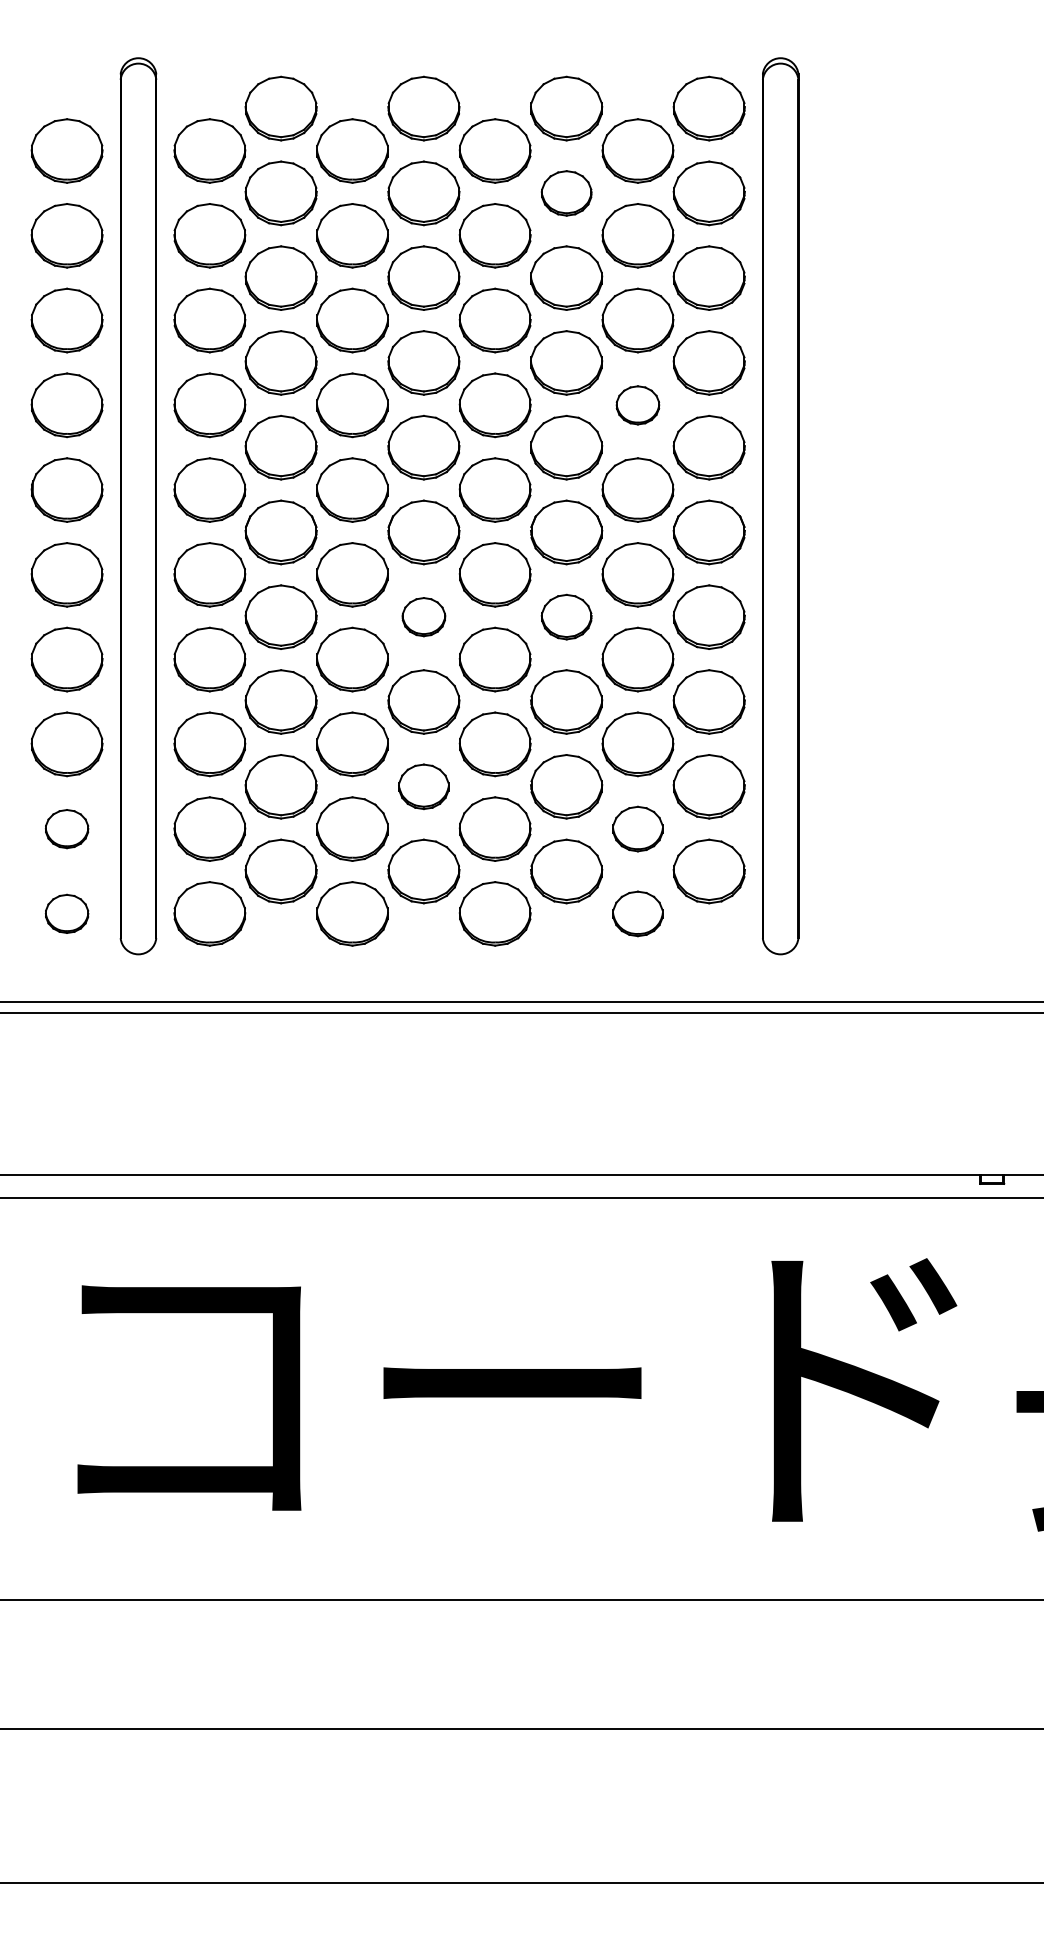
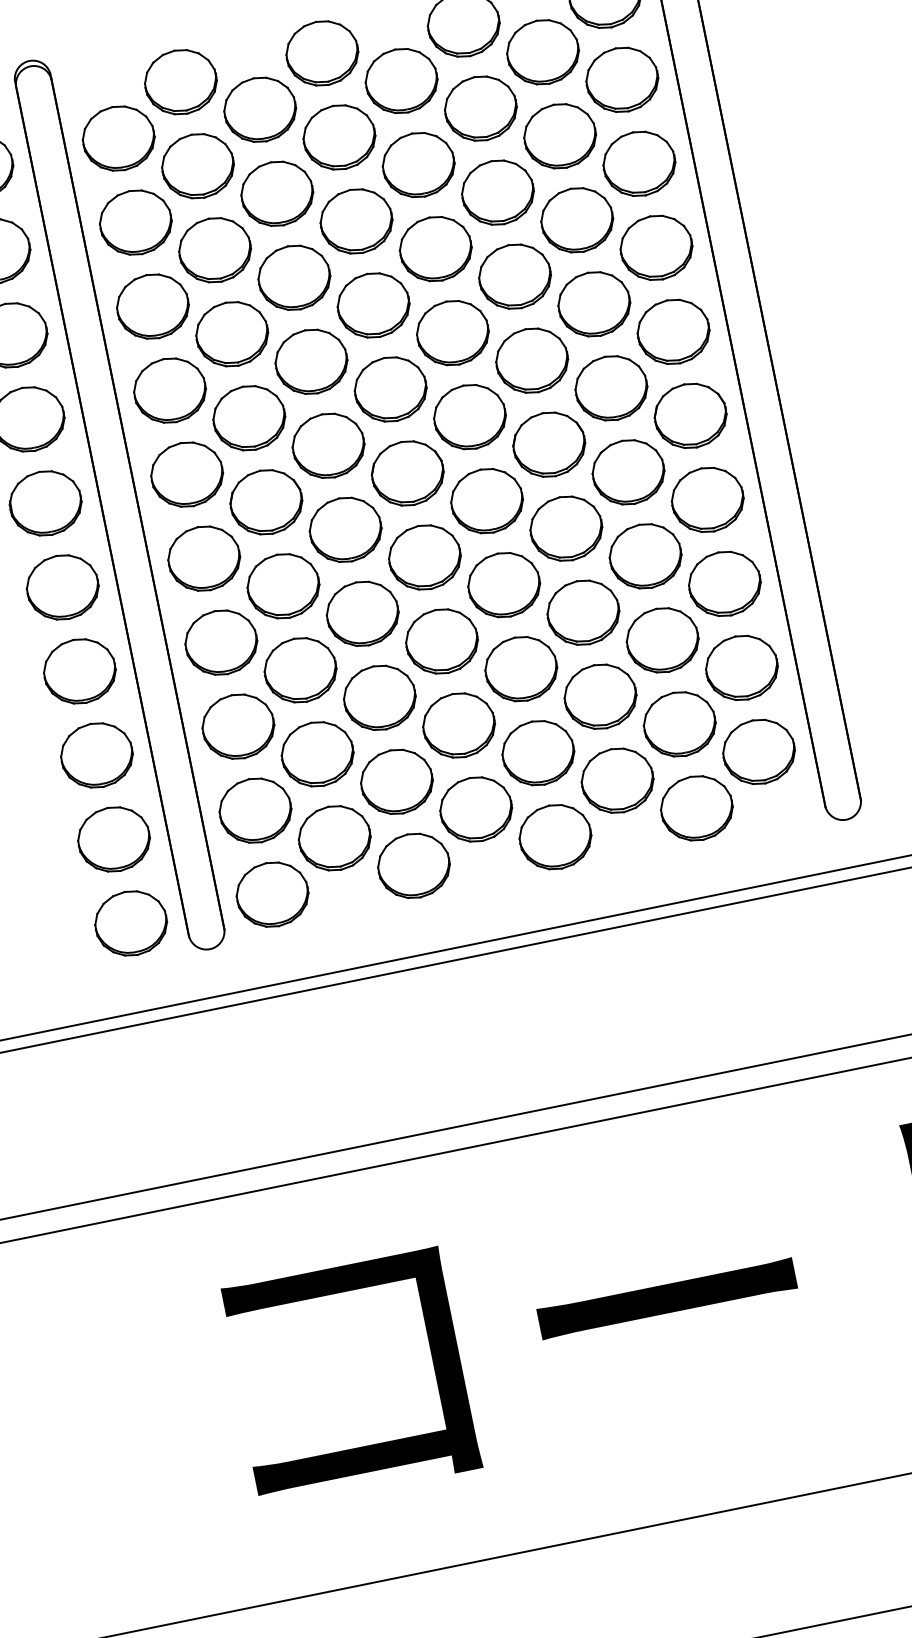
part: (566, 193) -> (480, 108), size x1.43
part: (637, 405) -> (593, 304), size x1.67
part: (423, 616) -> (424, 556), size x1.67
part: (566, 616) -> (566, 528), size x1.43
part: (423, 786) -> (458, 725), size x1.43
part: (66, 828) -> (113, 838), size x1.67
part: (637, 828) -> (679, 723), size x1.43
part: (66, 913) -> (130, 923), size x1.67
part: (637, 913) -> (696, 808), size x1.43

